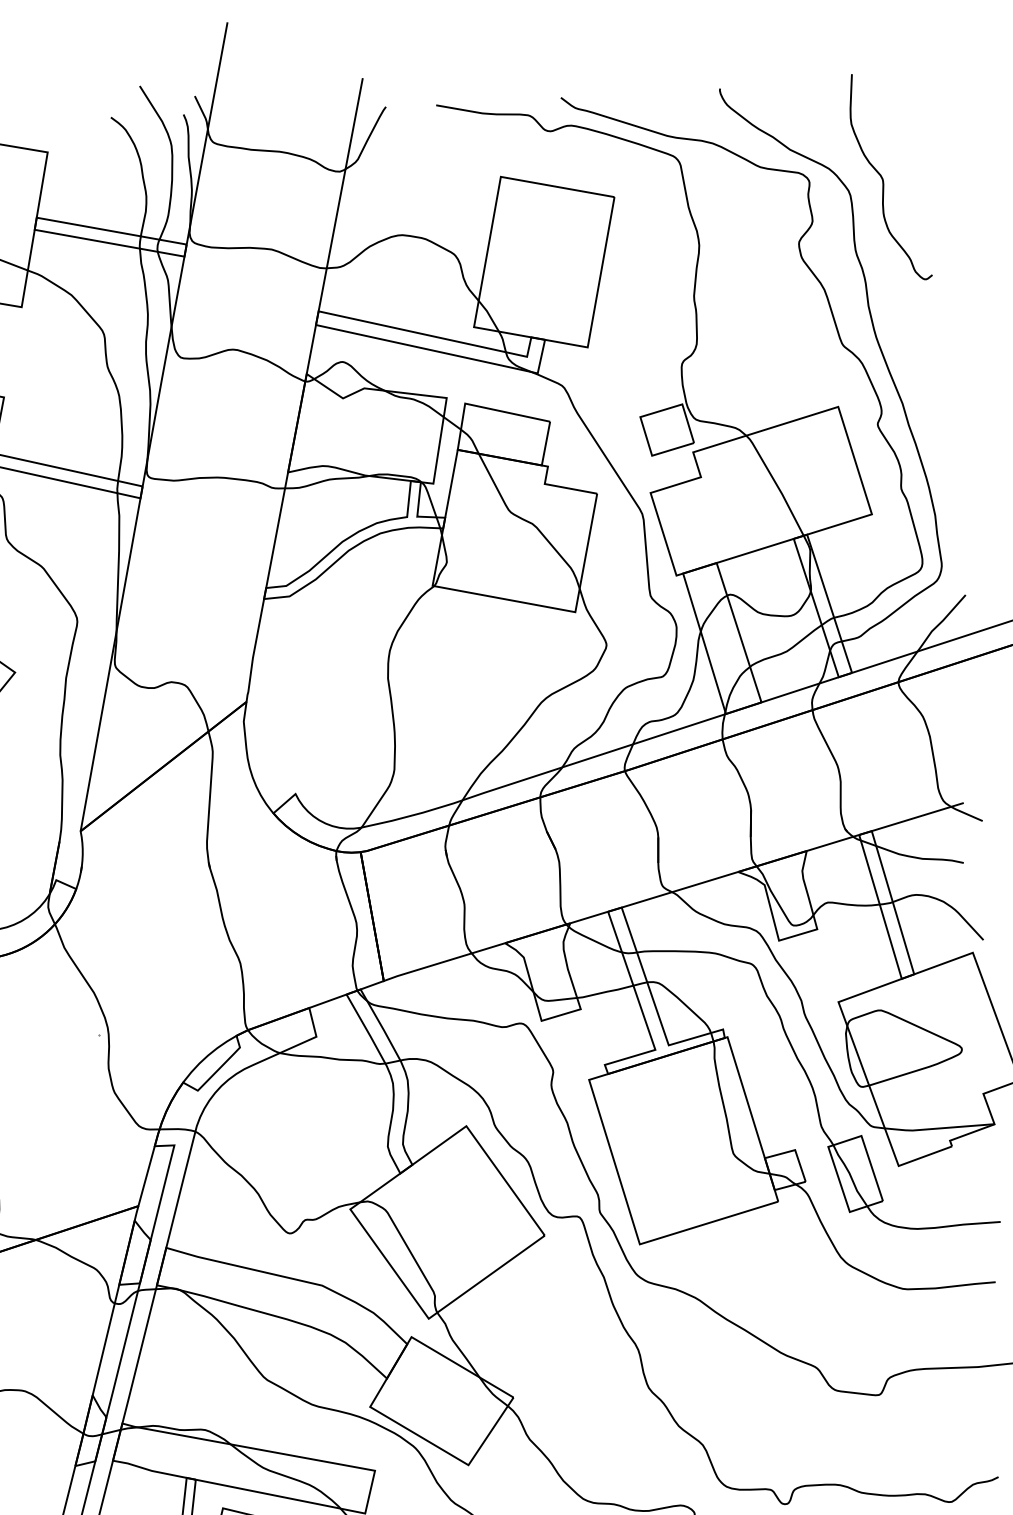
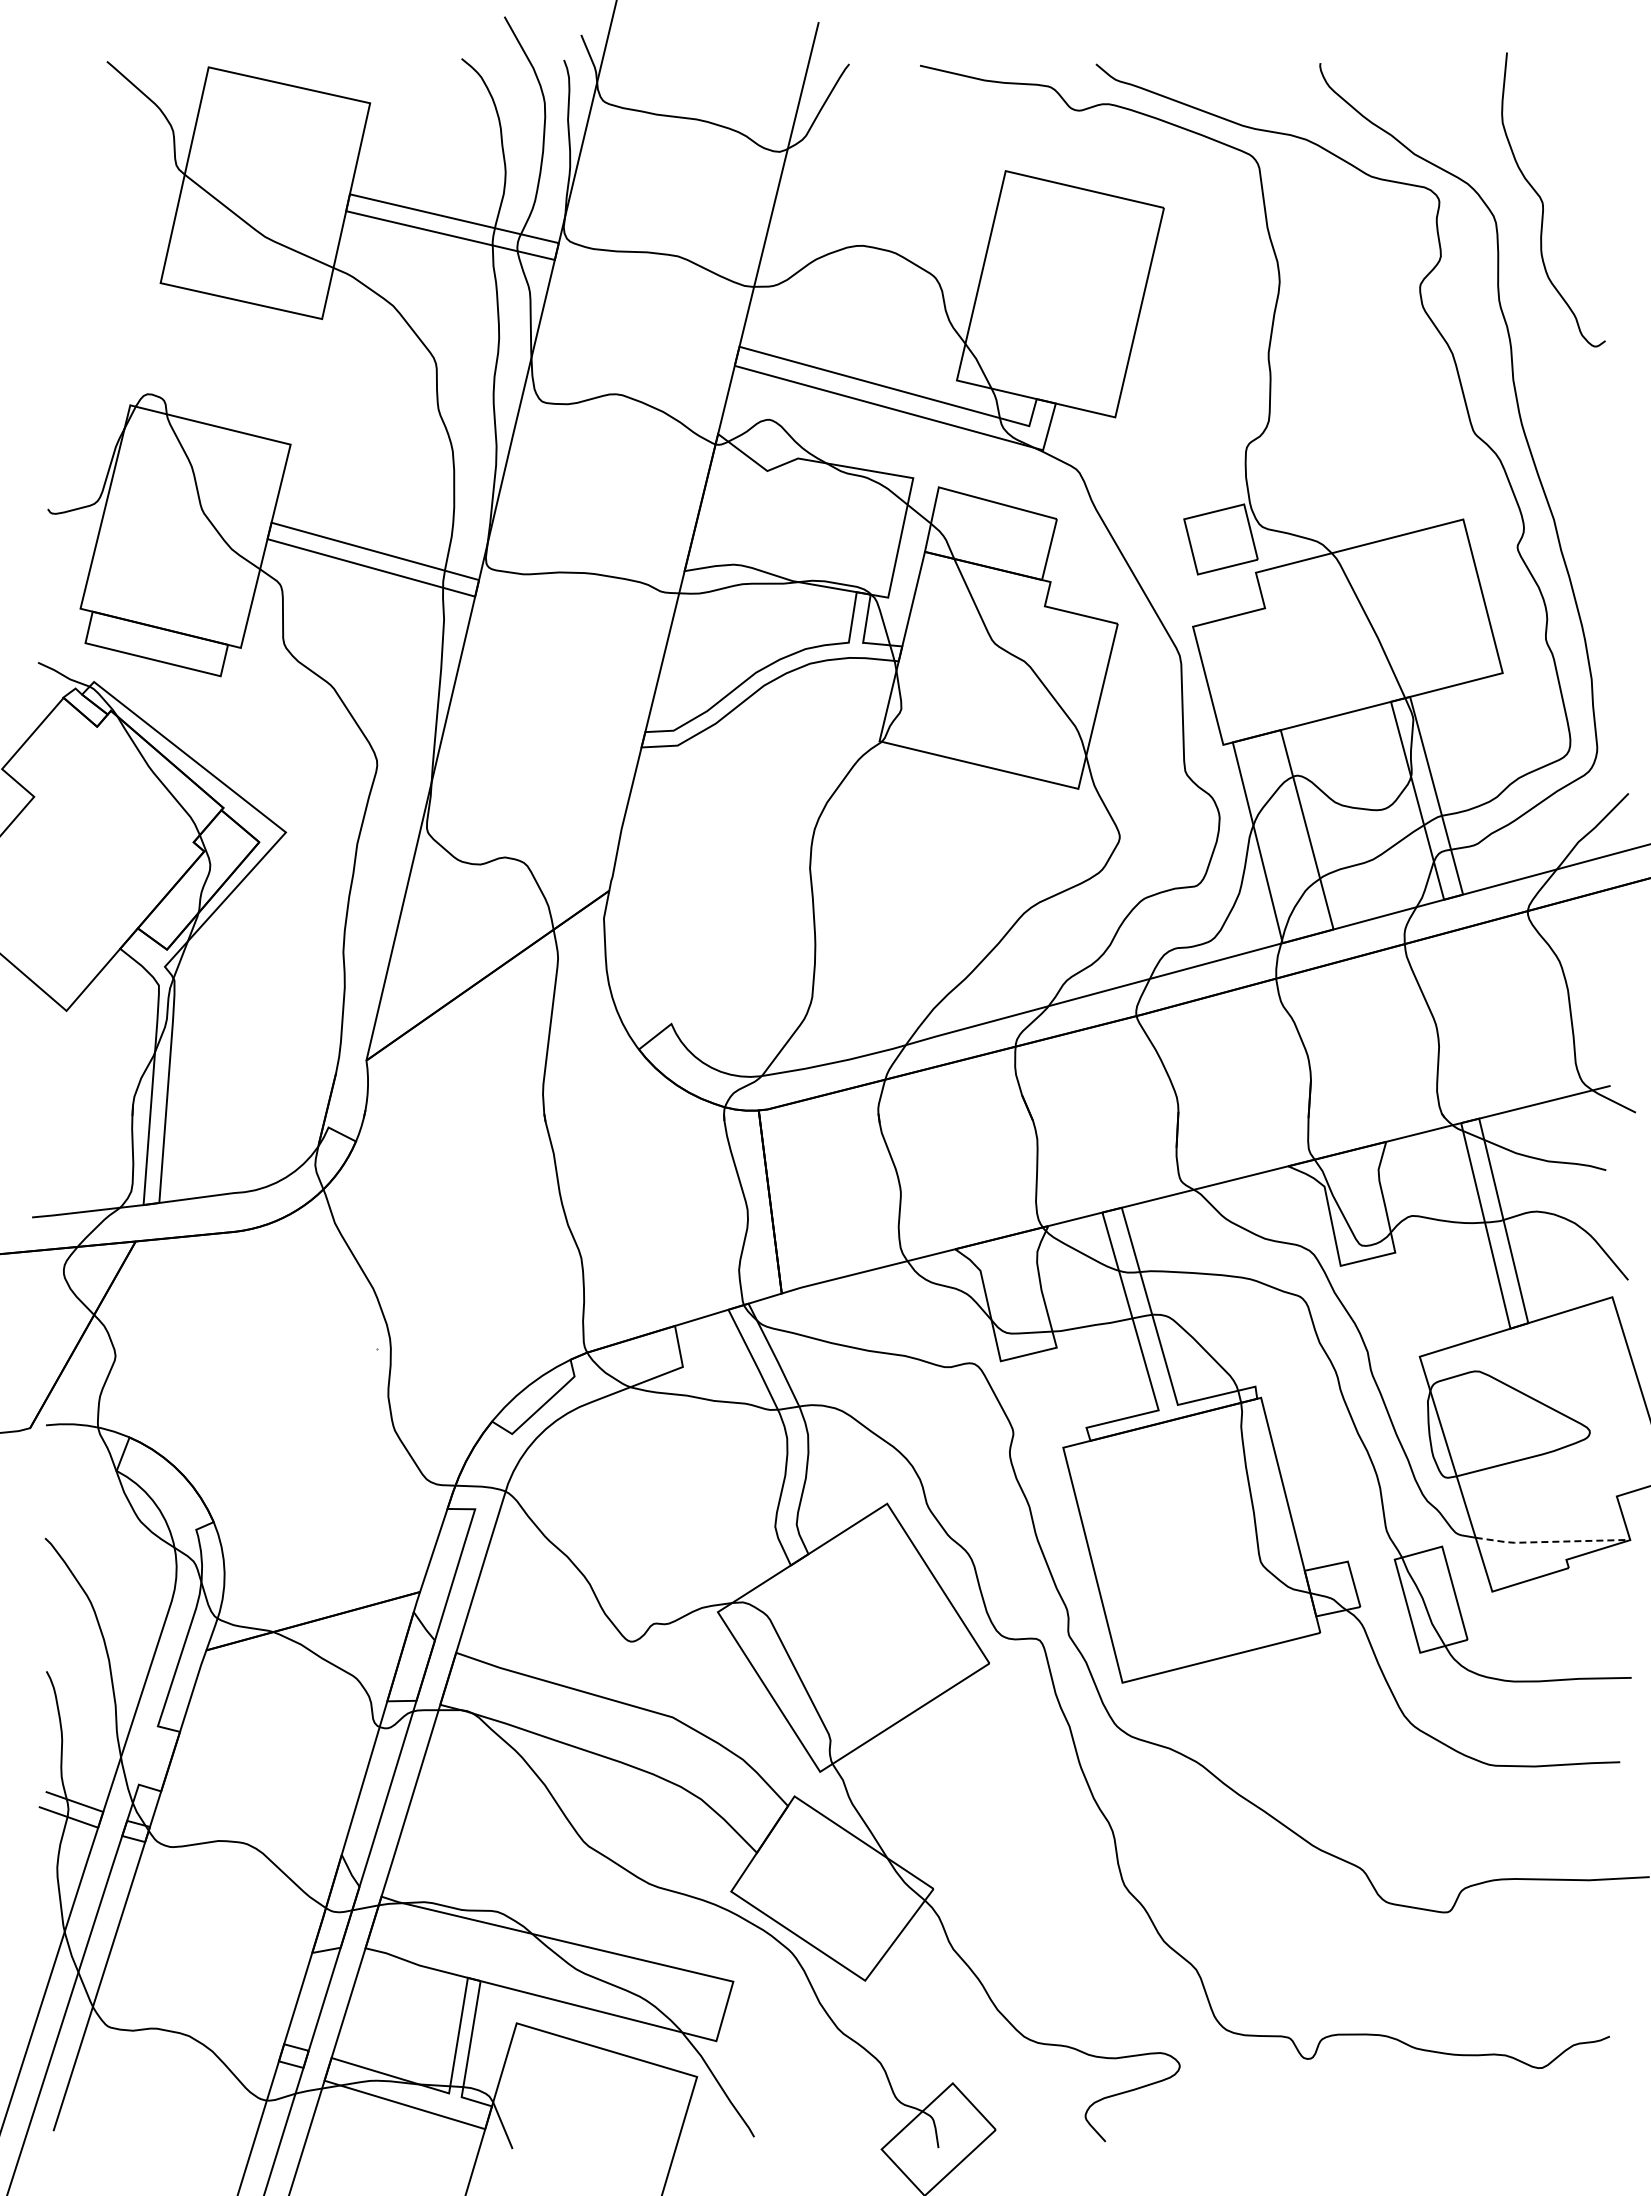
line: (938, 1128) -> (1551, 1541), solid -> dashed

